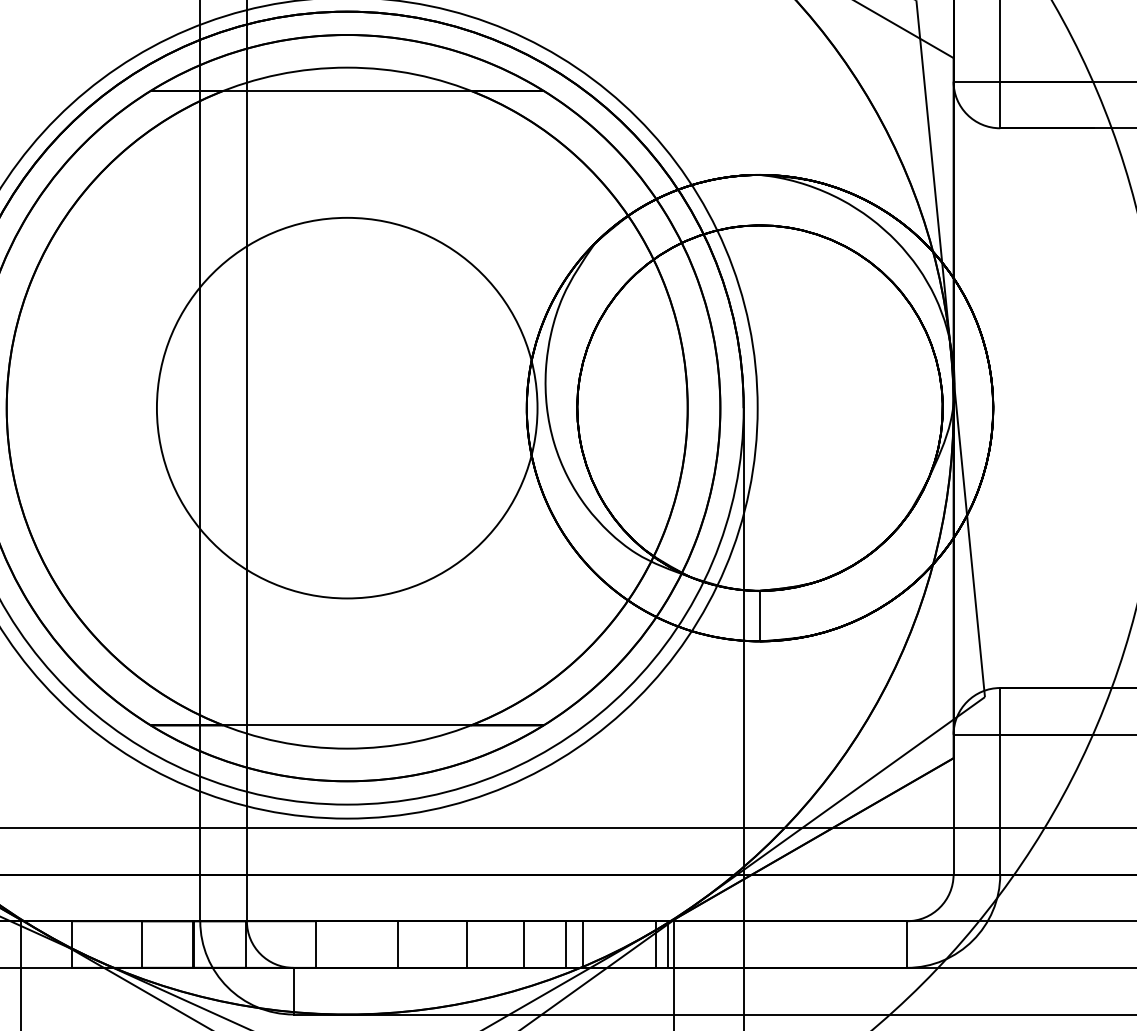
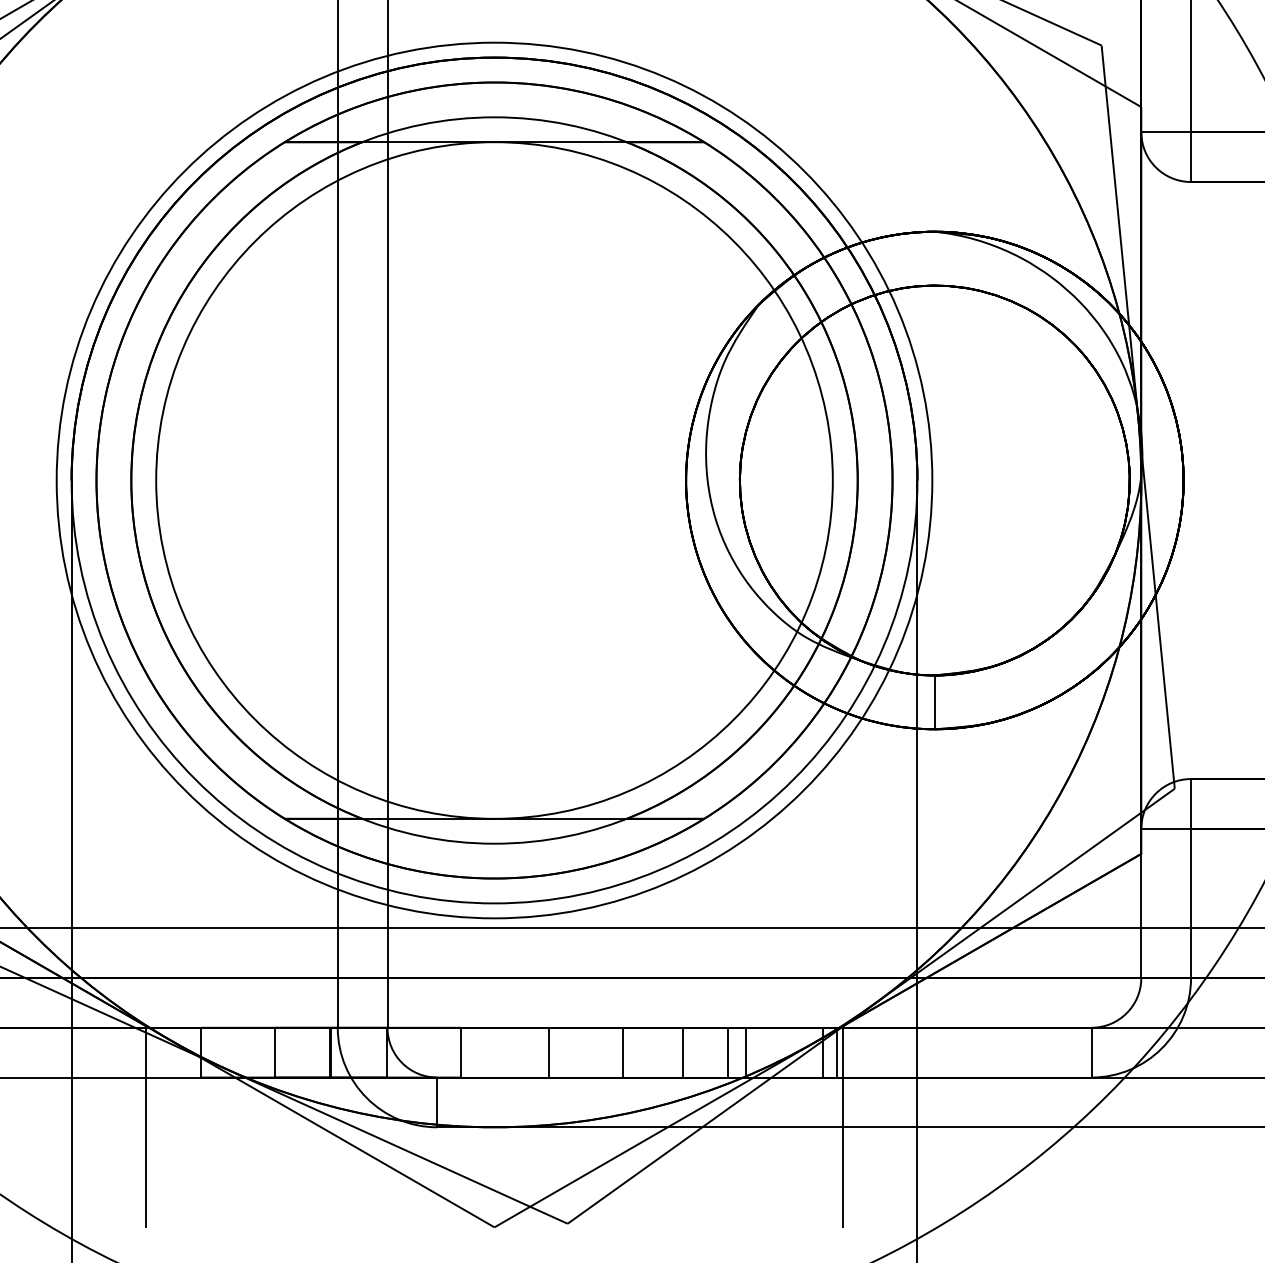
circle: (347, 408) -> (494, 480), size x1.67

